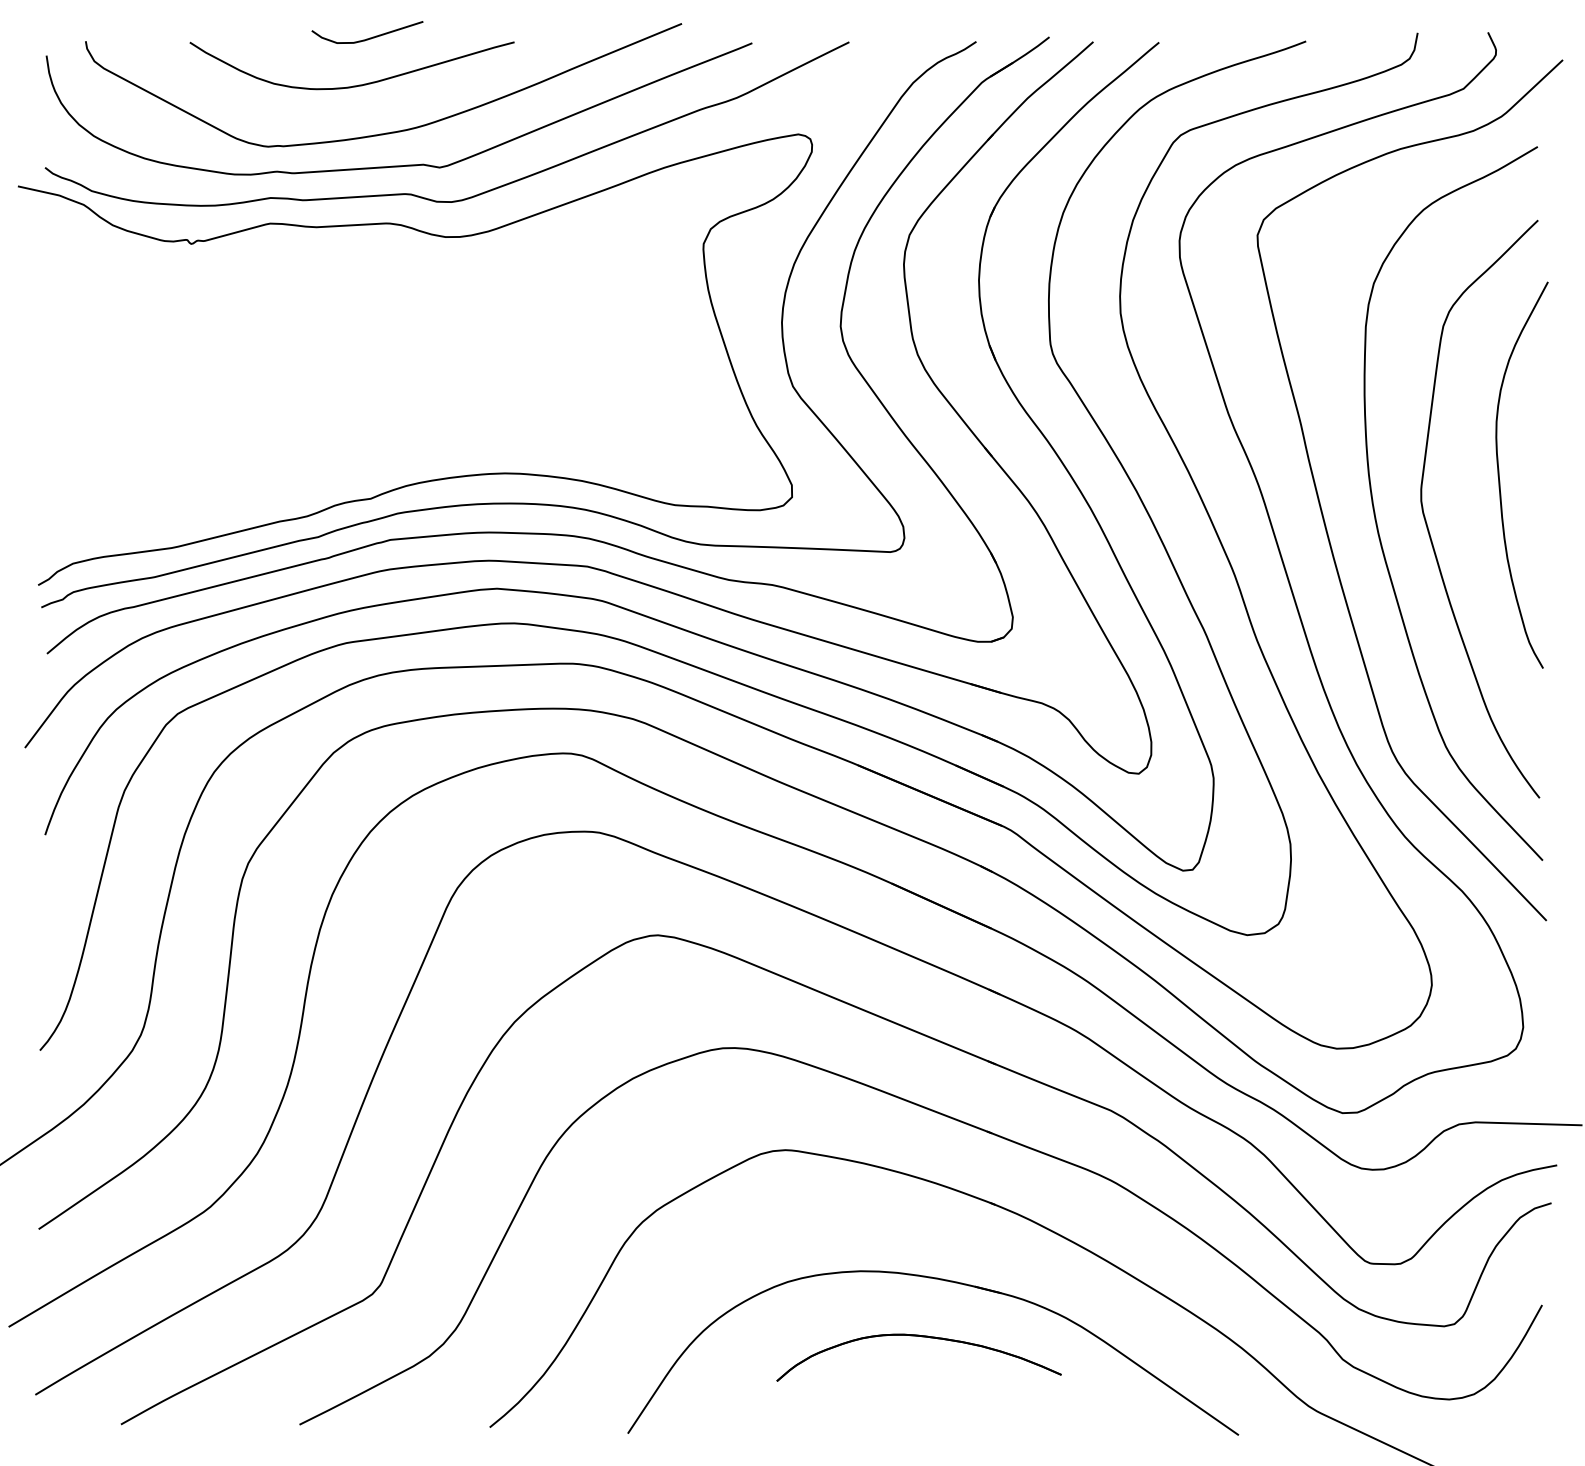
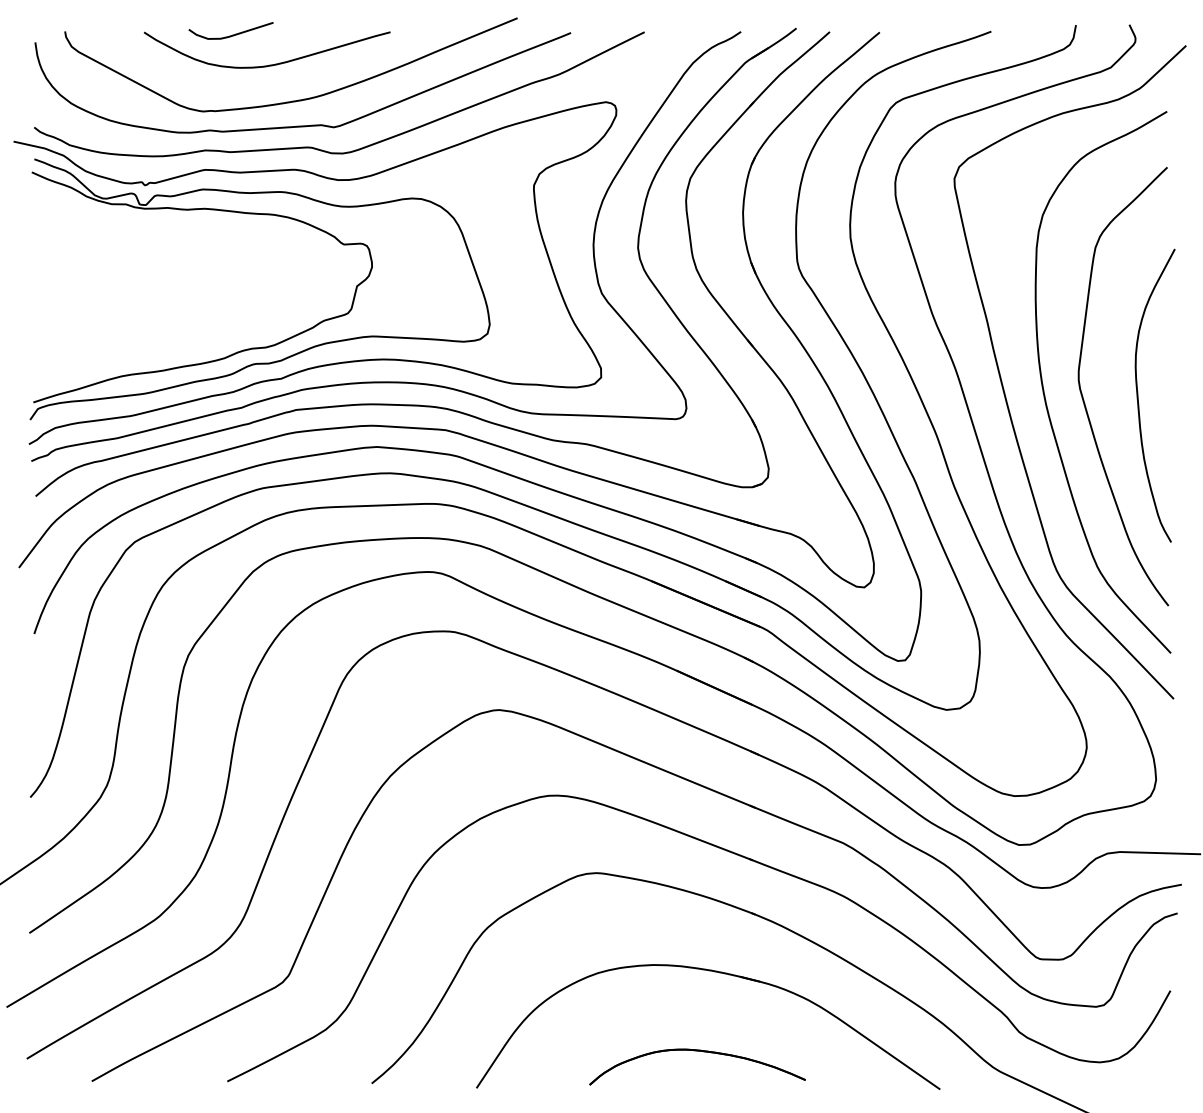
curve: (369, 37) -> (232, 34), moved
part: (372, 448) -> (282, 340), added
curve: (1499, 474) -> (1138, 395), moved
part: (922, 1337) -> (700, 1051), moved

